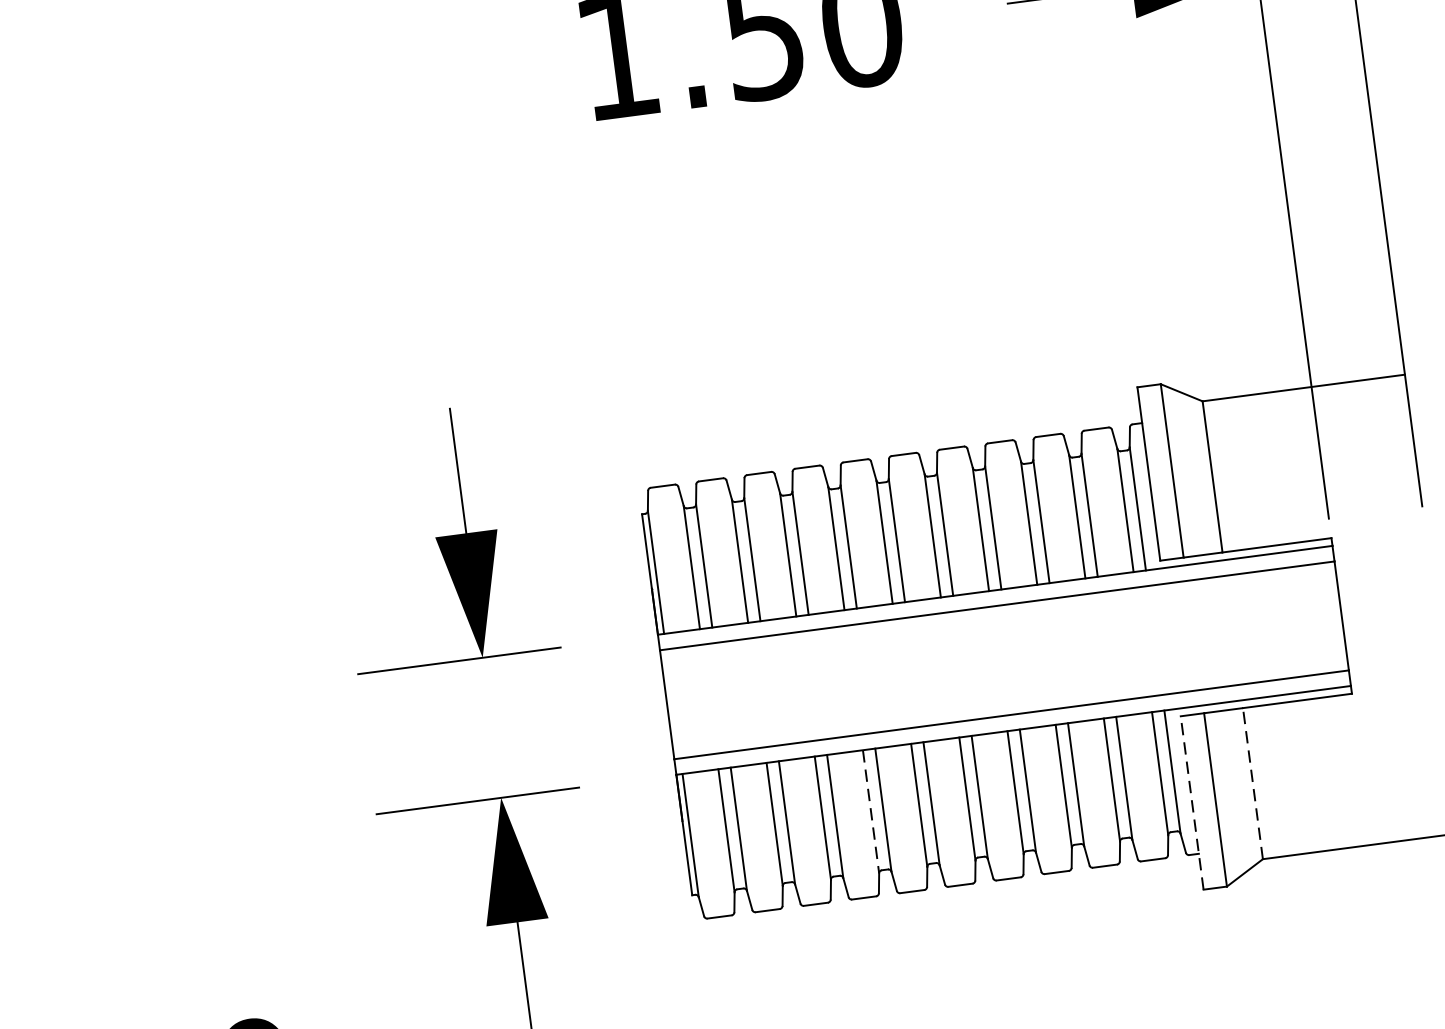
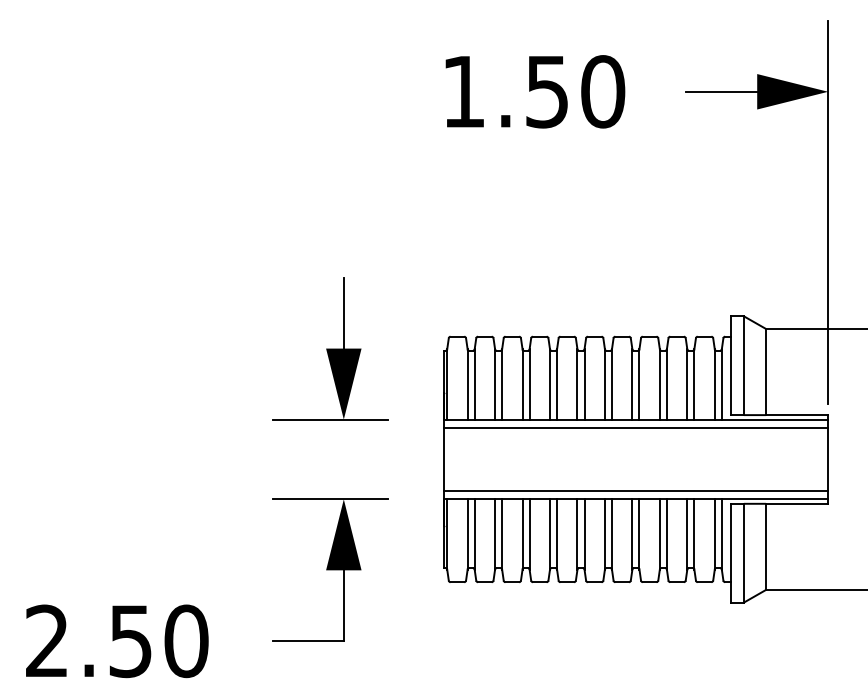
line: (1253, 782) -> (766, 546), dashed -> solid
line: (1191, 801) -> (730, 552), dashed -> solid
line: (871, 811) -> (550, 534), dashed -> solid

